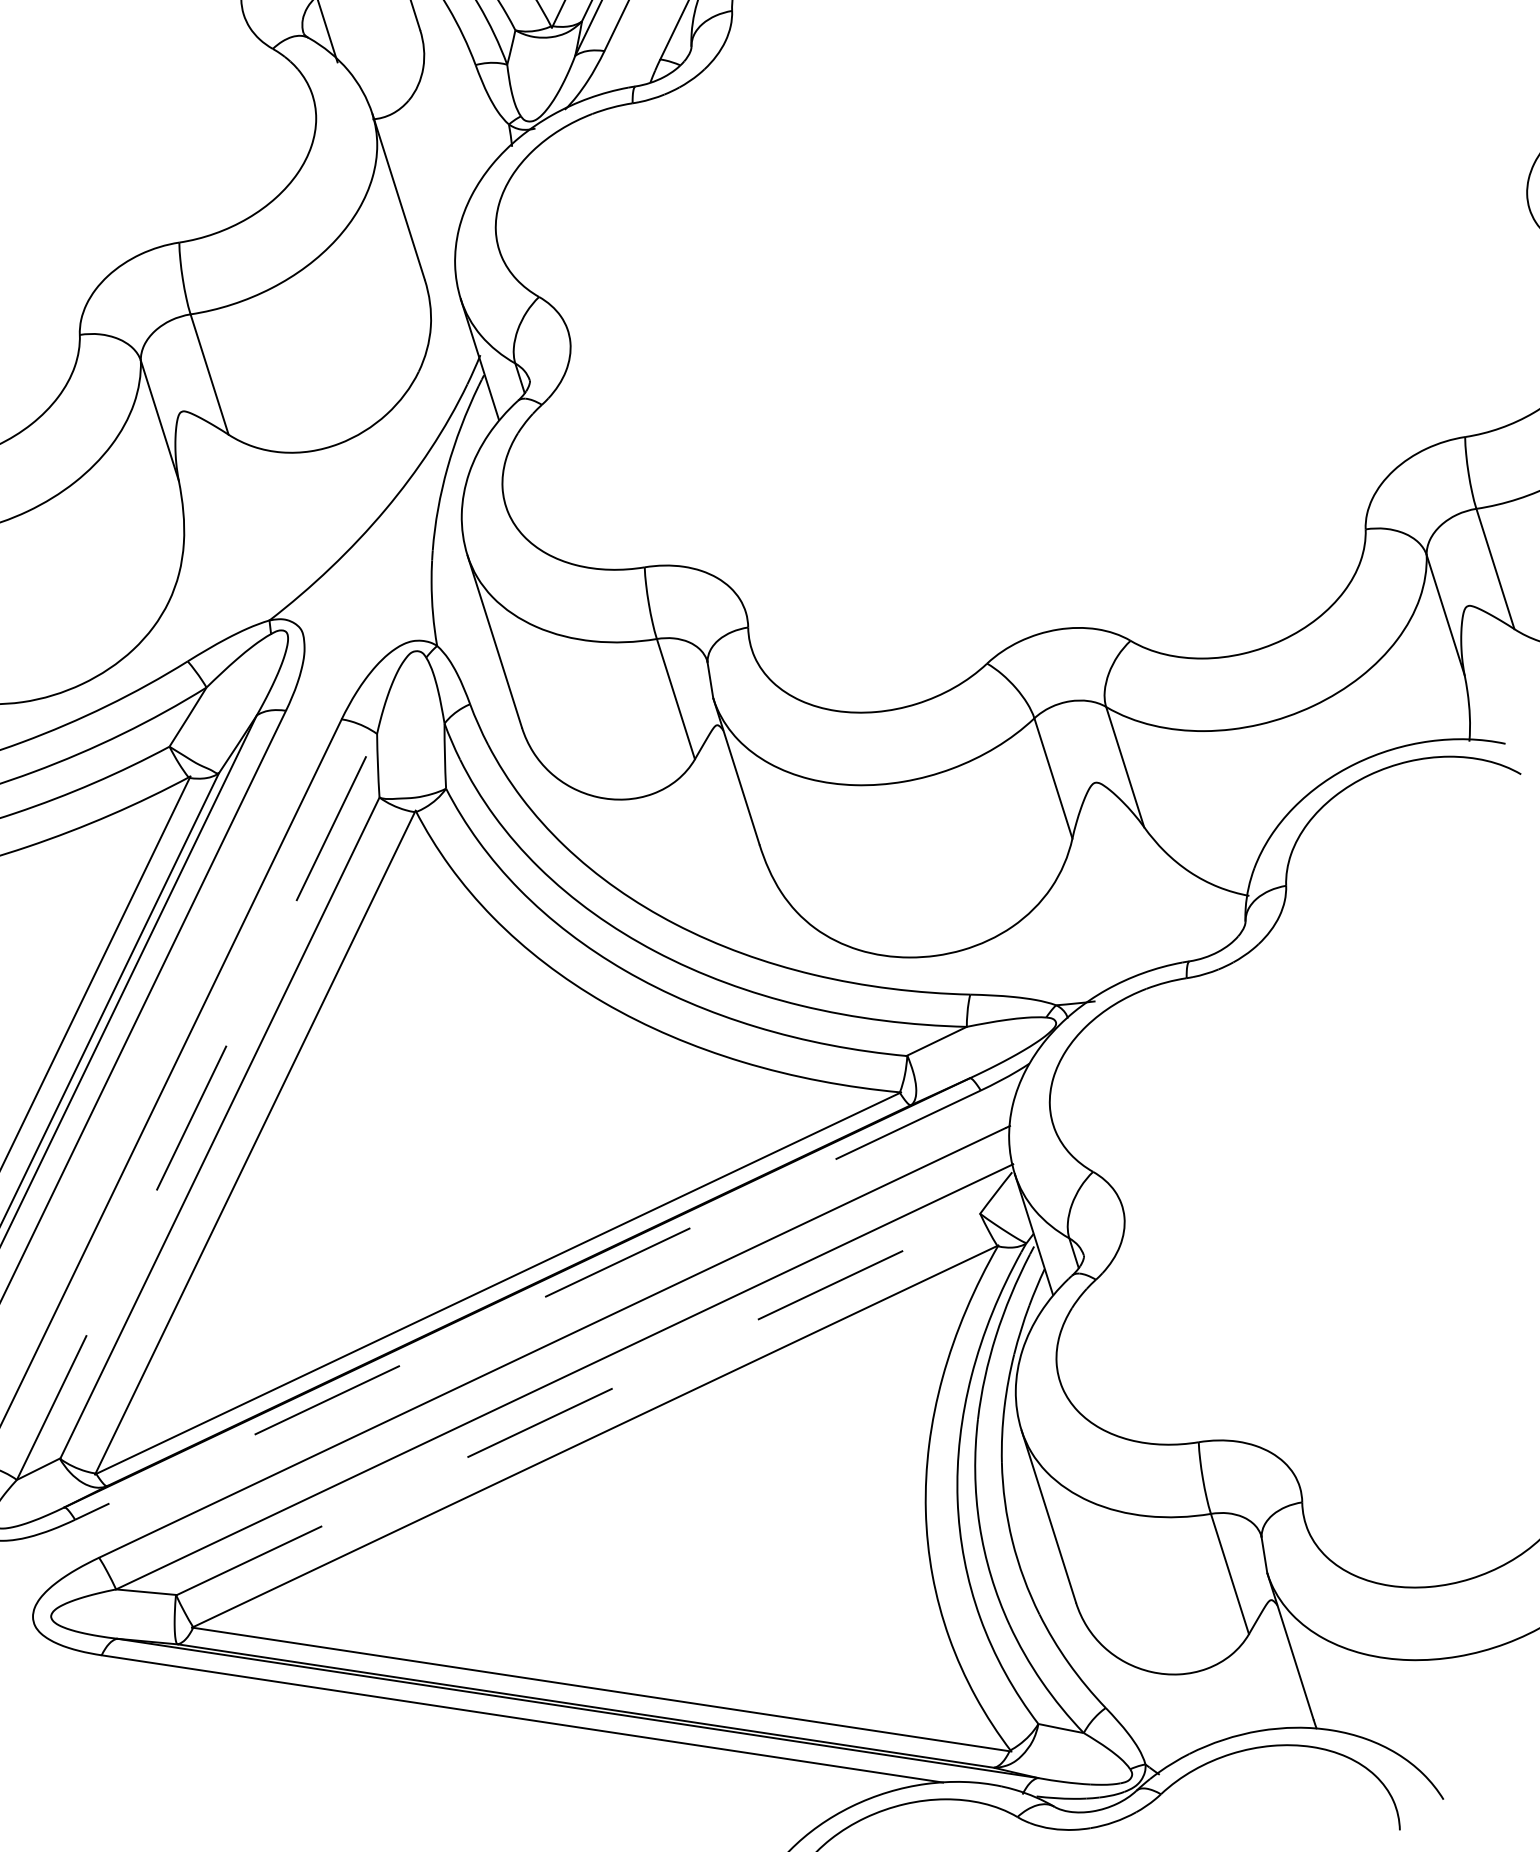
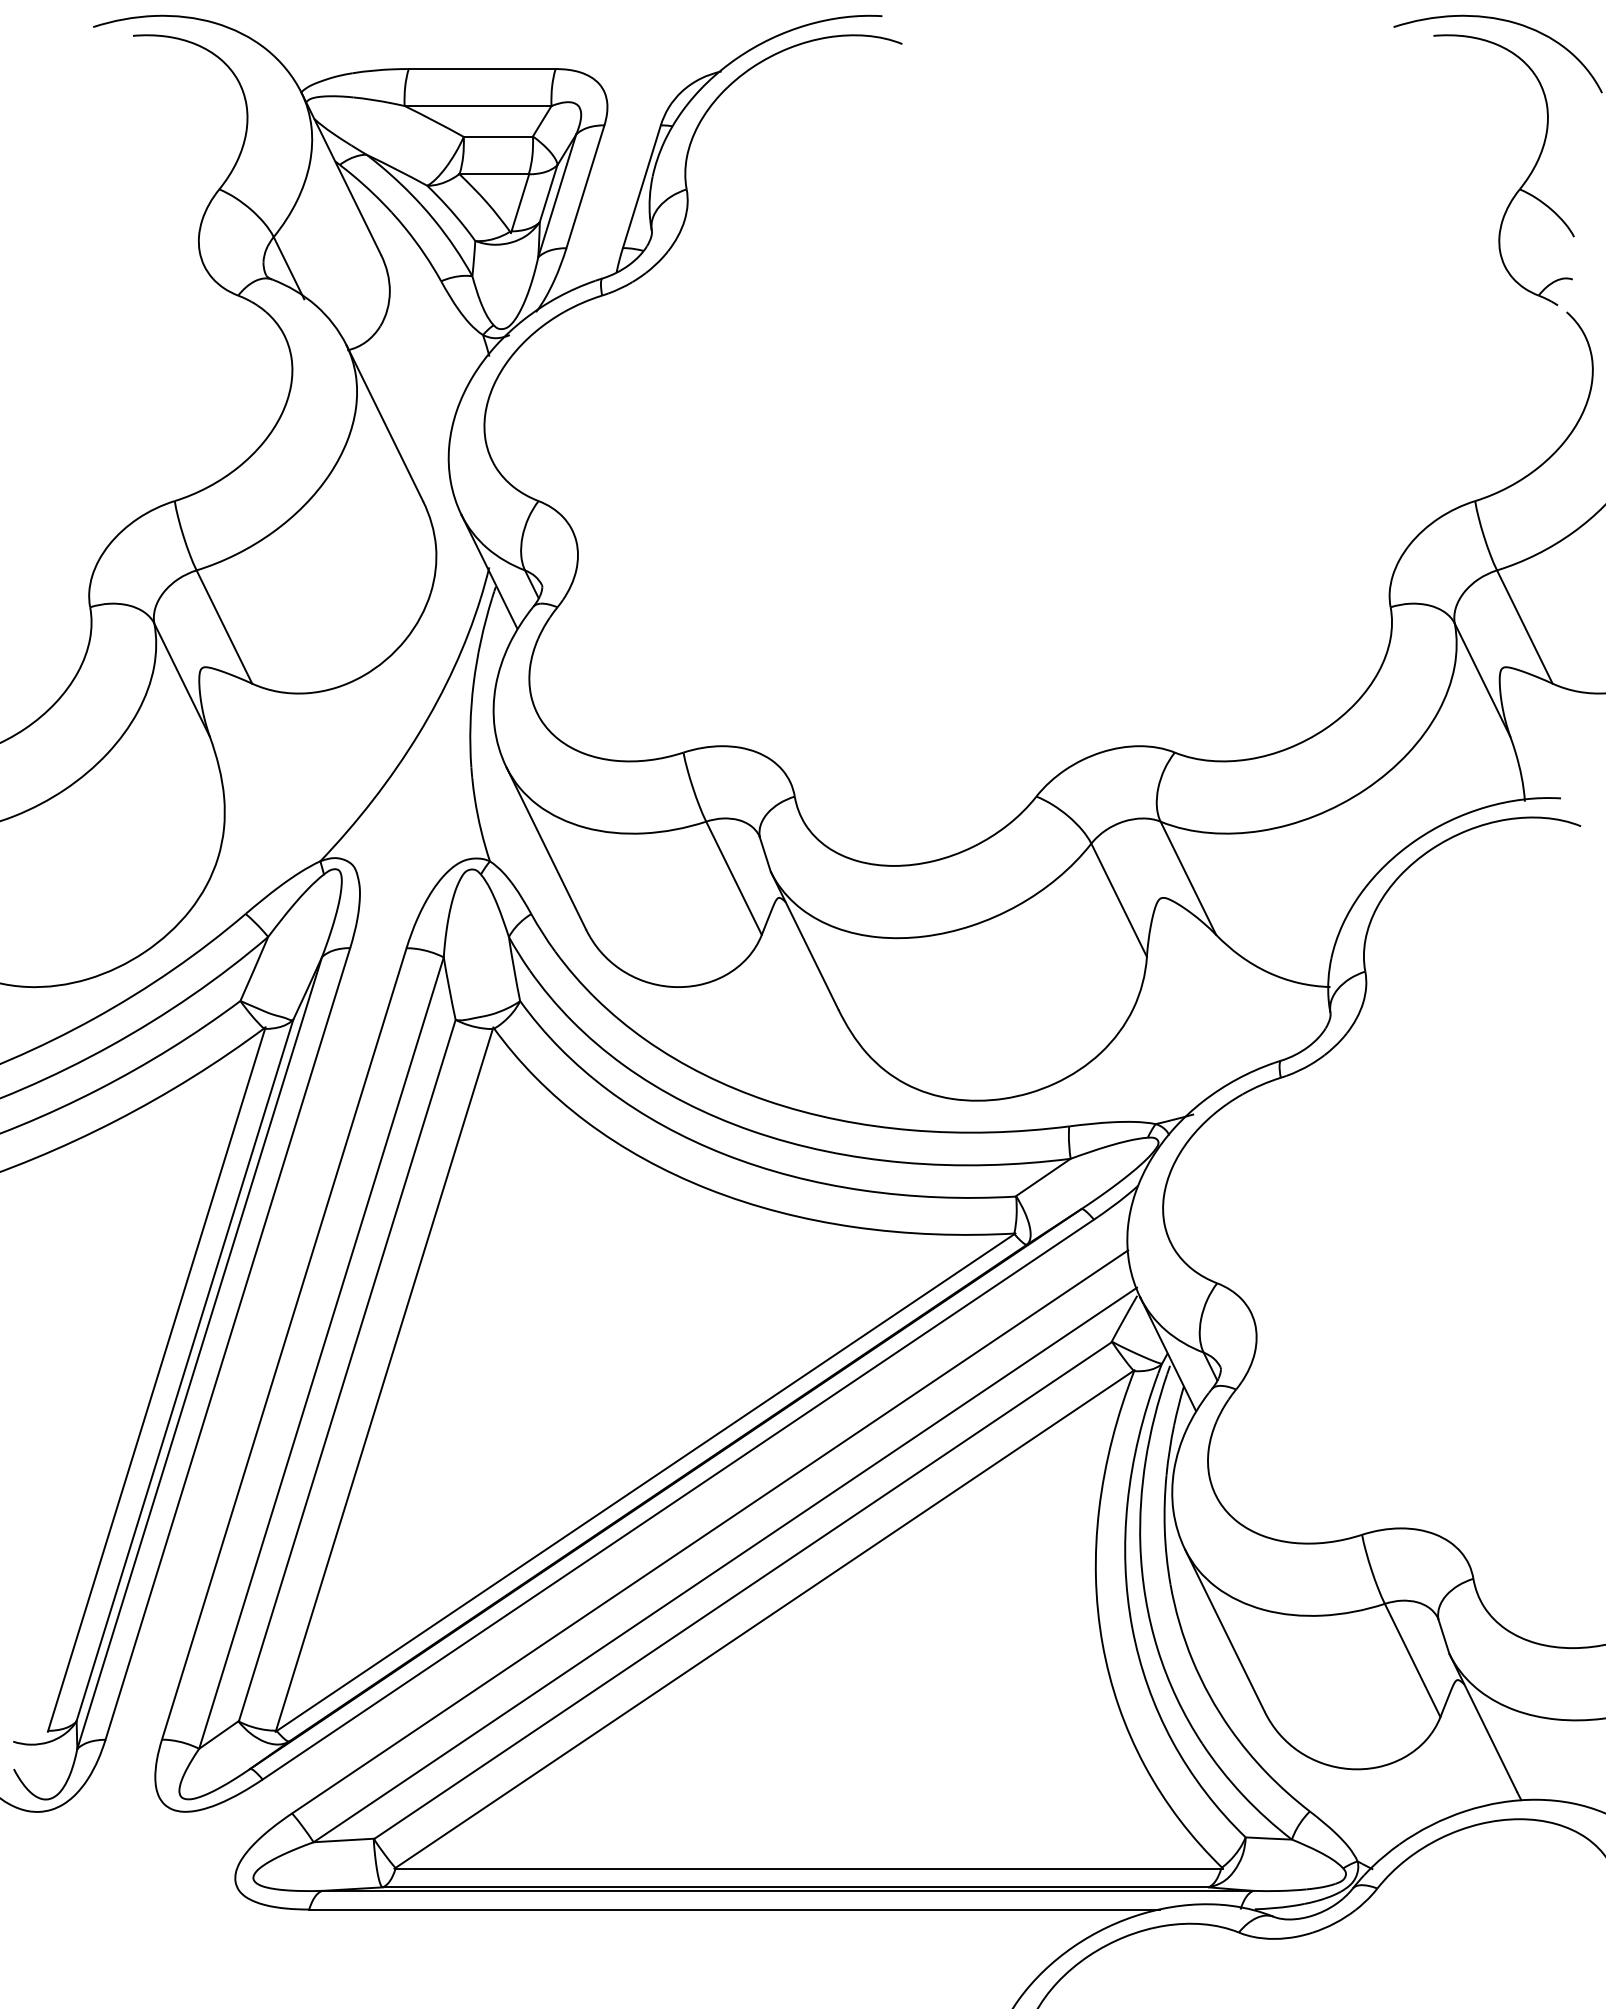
line: (197, 1106) -> (321, 1352), dashed -> solid
line: (527, 1304) -> (677, 1499), dashed -> solid
line: (578, 1404) -> (743, 1590), dashed -> solid

